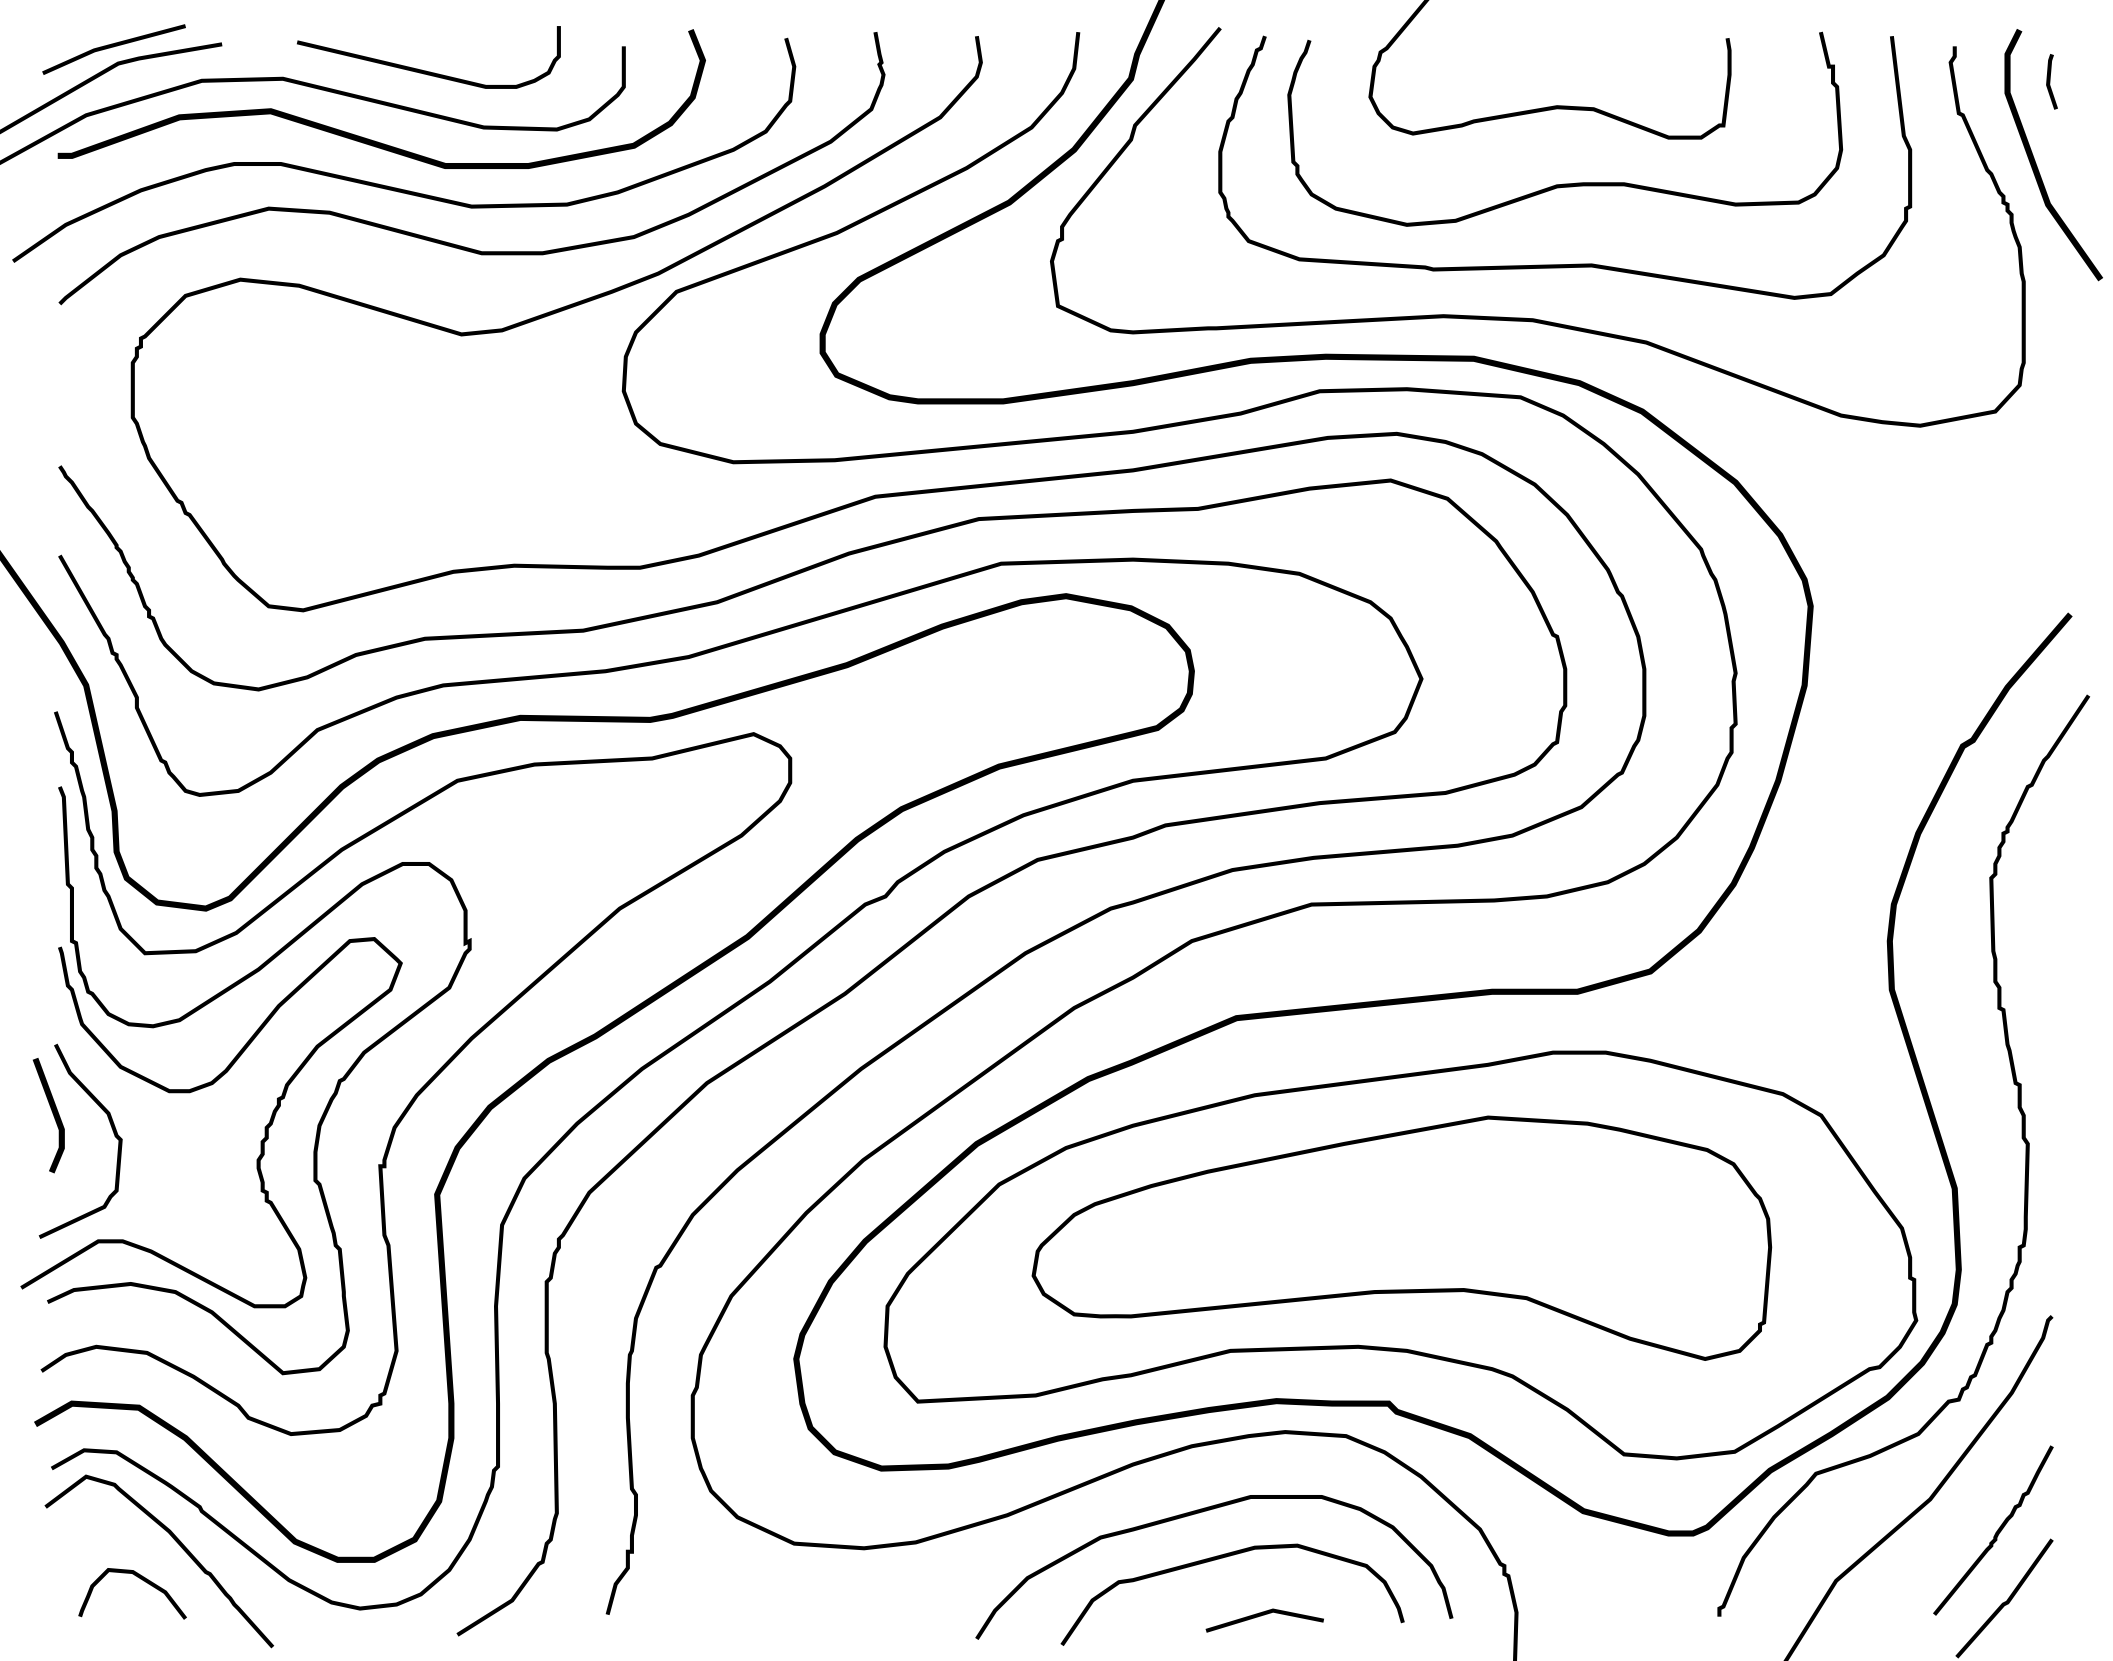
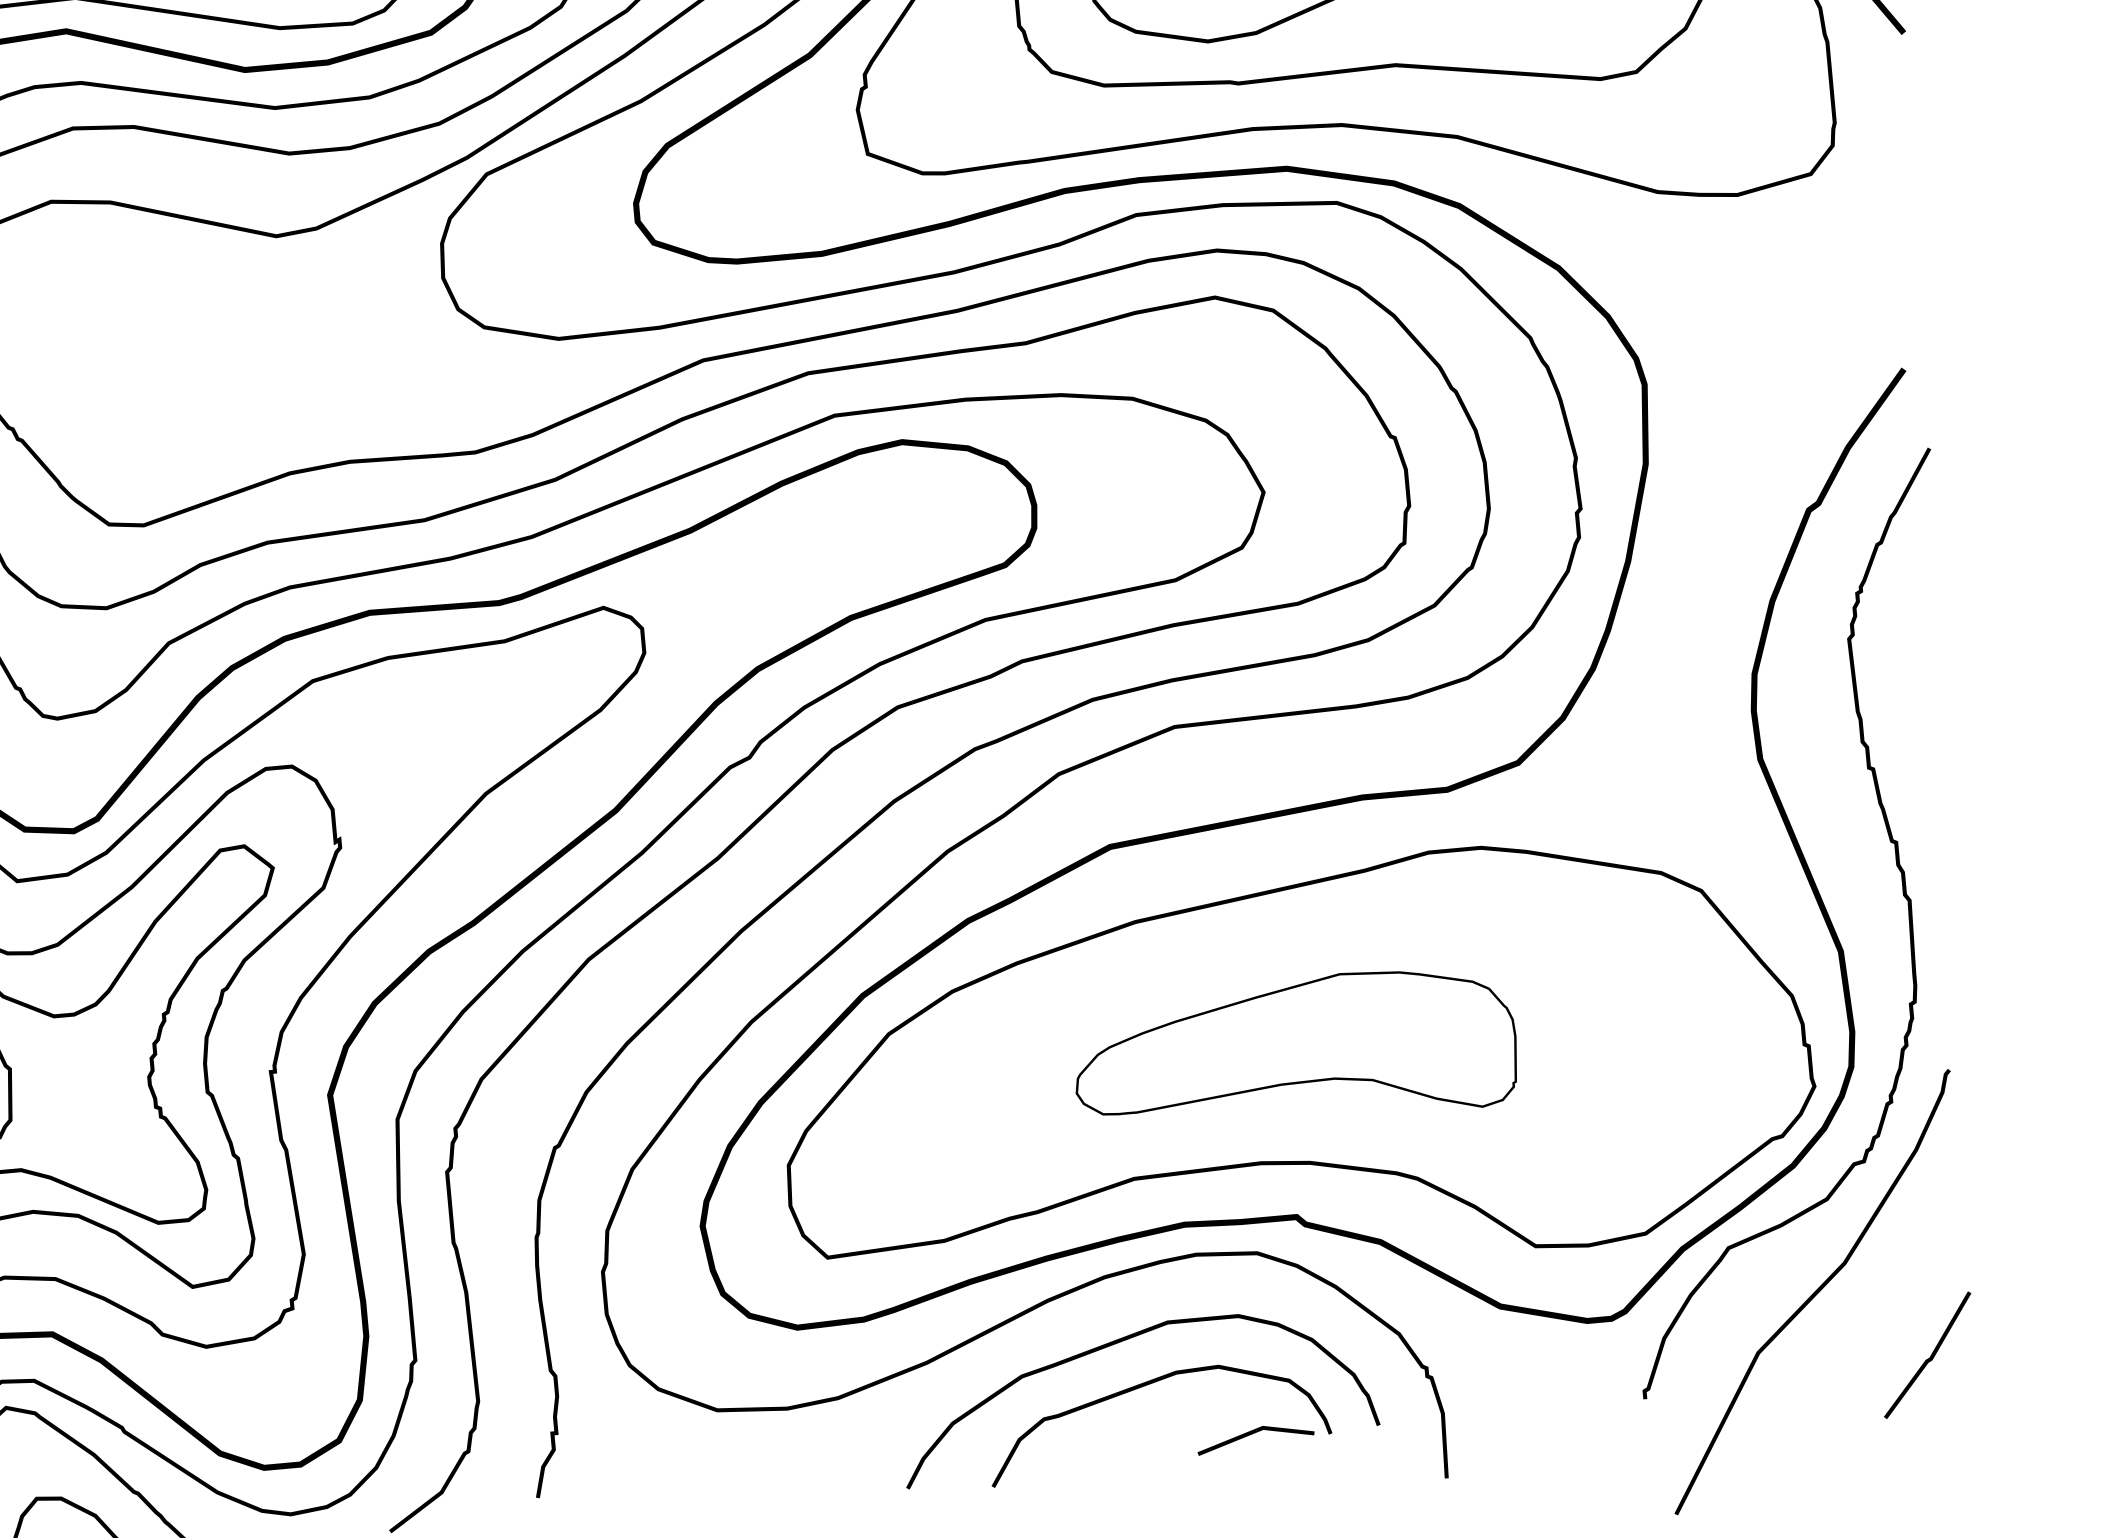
part: (1401, 1237) -> (1294, 1050), size x0.6
curve: (1995, 1532) -> (1912, 1290), removed
line: (1264, 1615) -> (1254, 1433), moved

